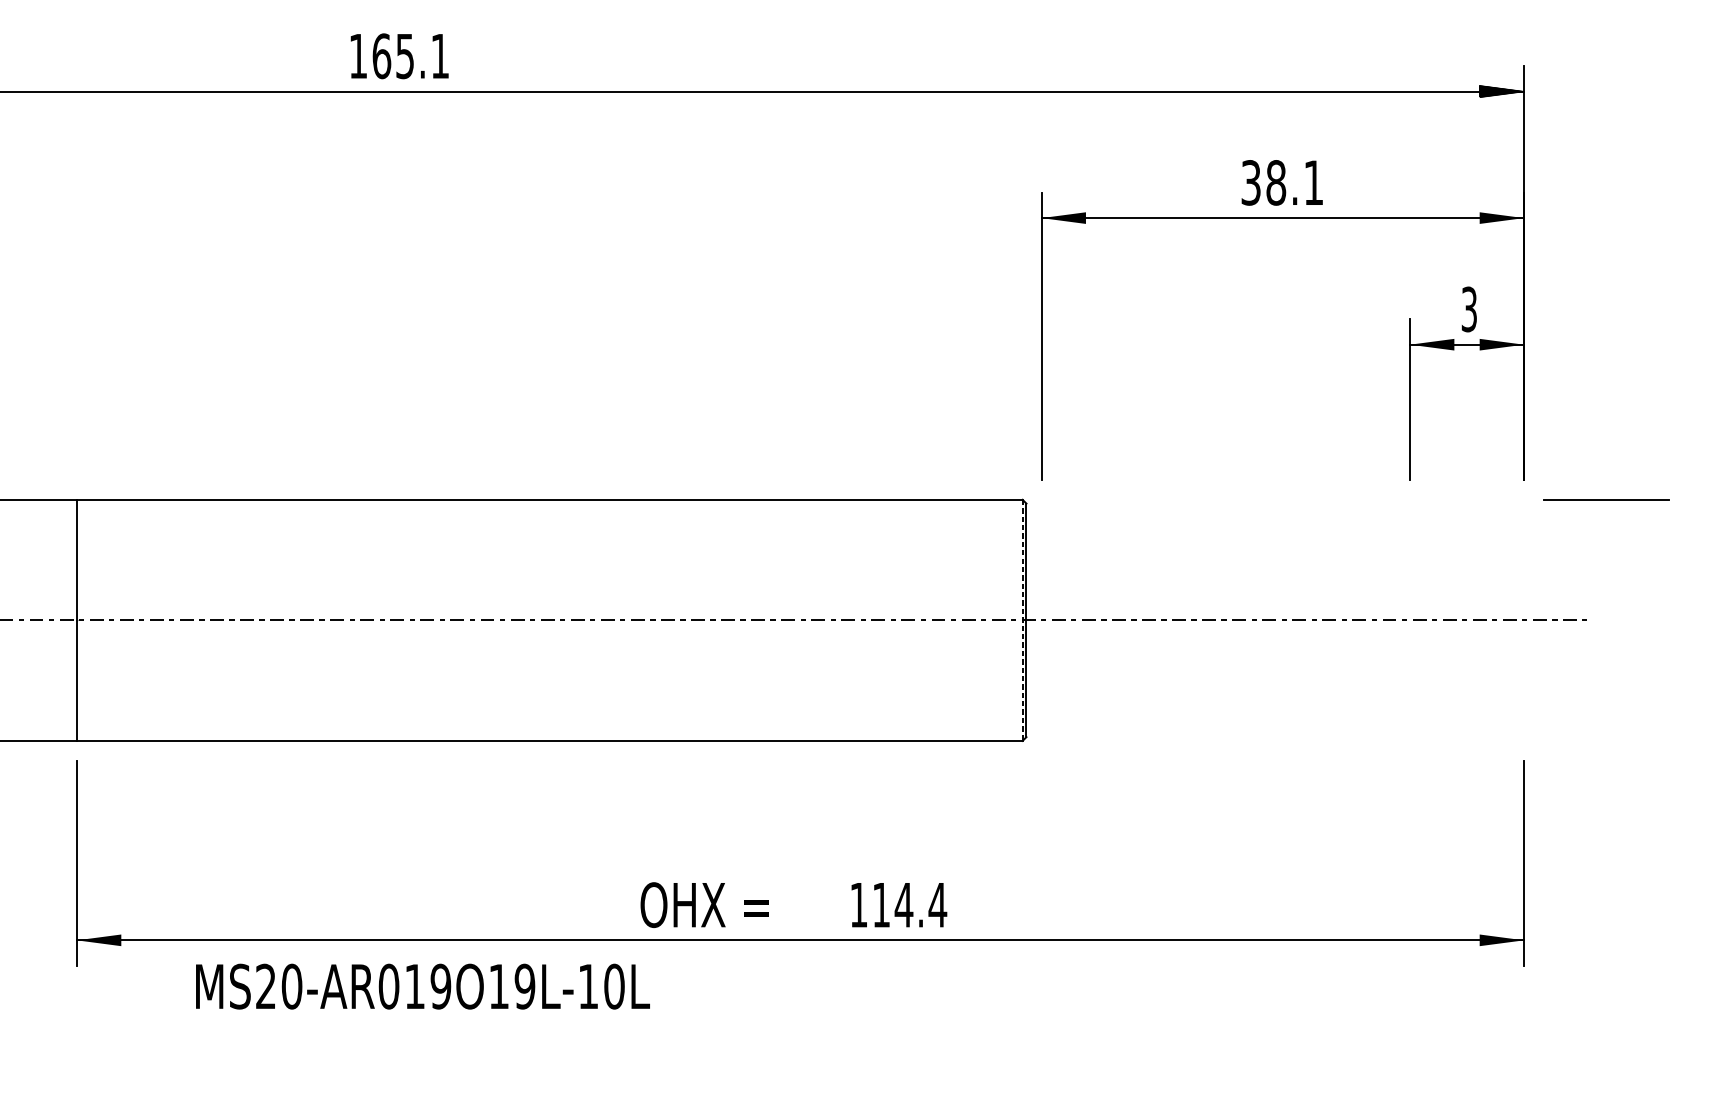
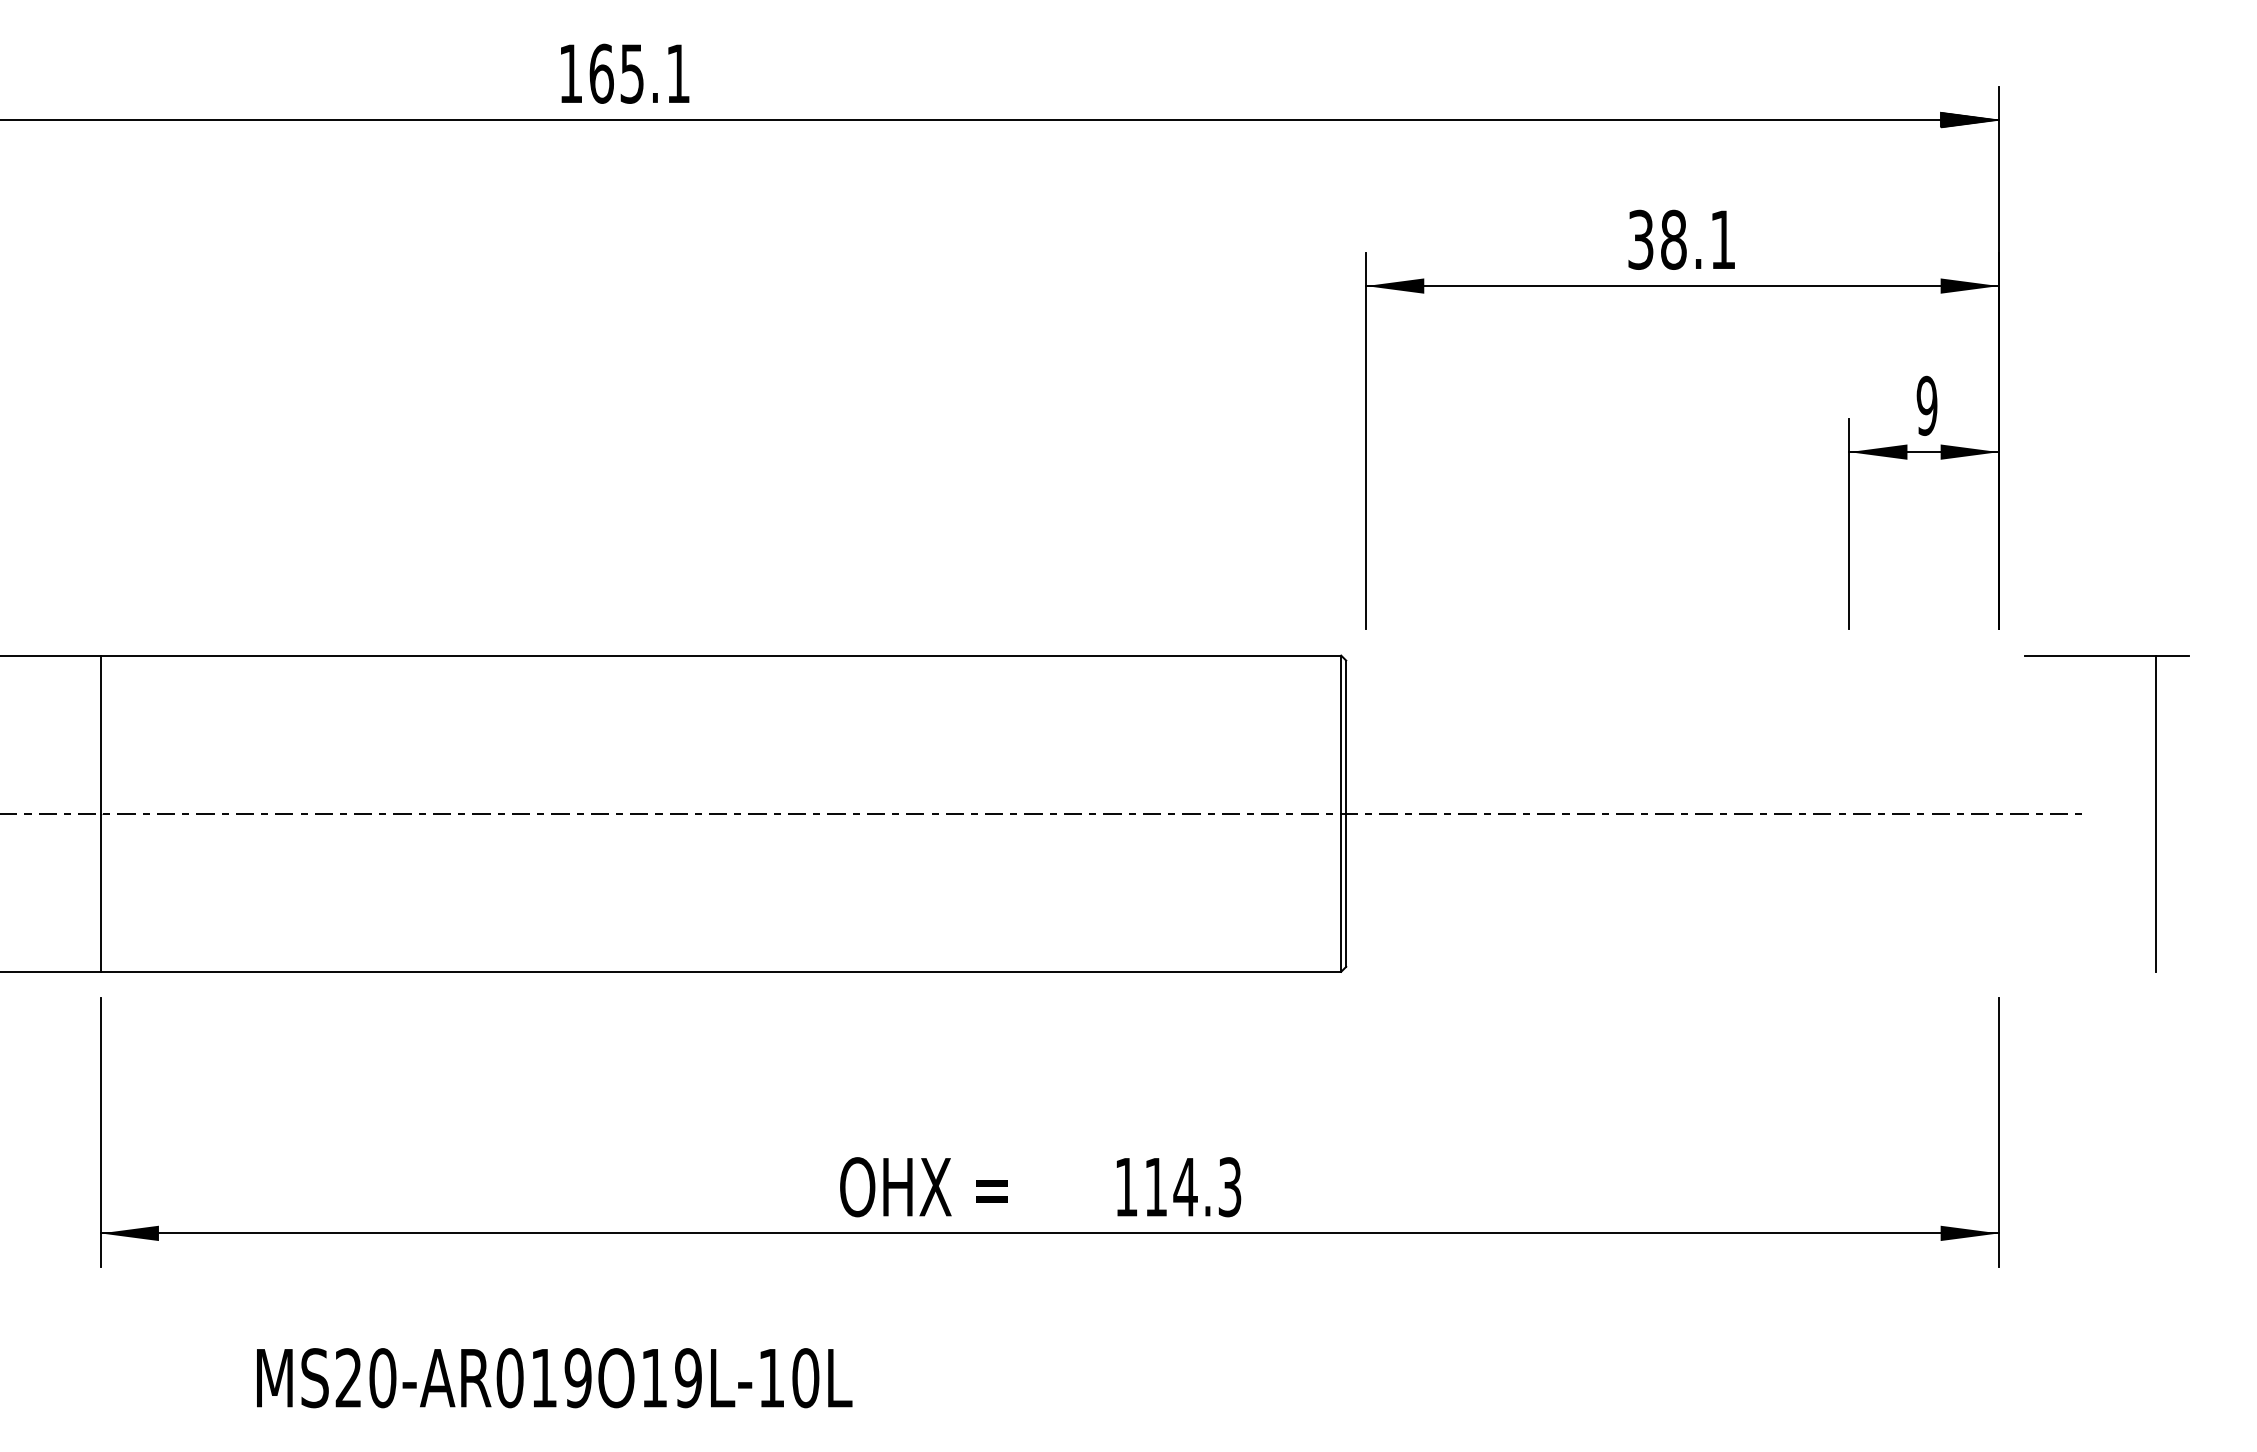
text: (400, 56) -> (625, 73), moved
text: (1468, 309) -> (1926, 405), 3 -> 9
line: (1022, 620) -> (1341, 814), dashed -> solid
line: (1644, 620) -> (2156, 813), added
text: (937, 905) -> (1229, 1187), 114.4 -> 114.3
text: (422, 986) -> (554, 1378), moved

